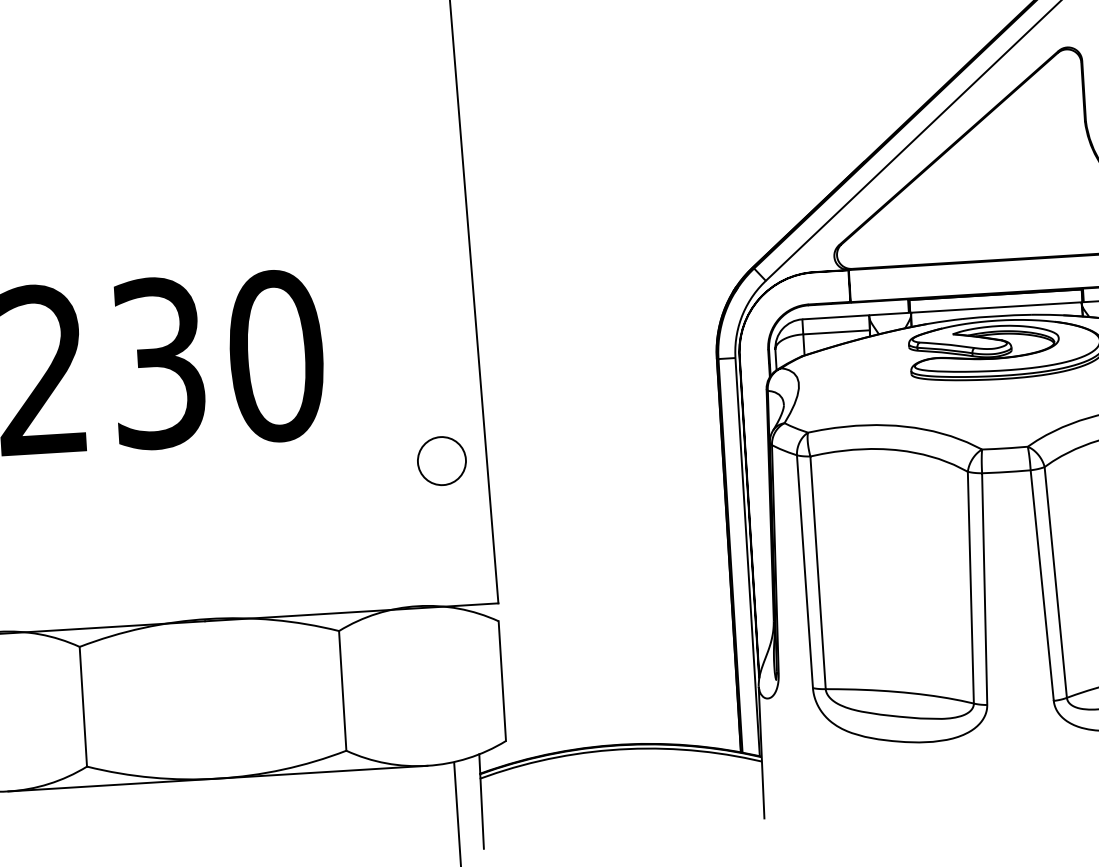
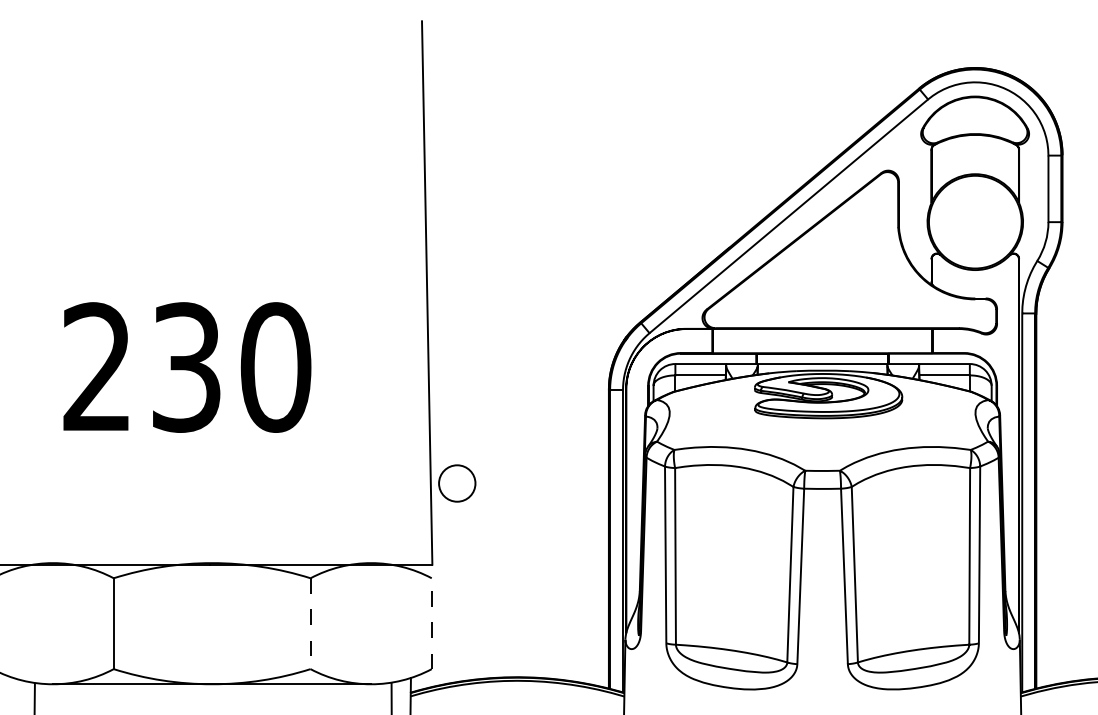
circle: (442, 461) -> (457, 483), moved
line: (501, 680) -> (431, 623), solid -> dashed
line: (342, 691) -> (310, 624), solid -> dashed

